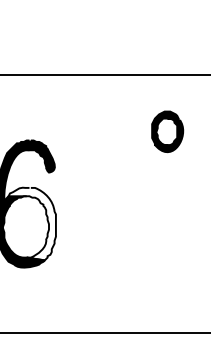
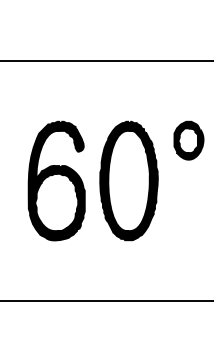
part: (167, 131) -> (188, 140), moved
part: (102, 203) -> (128, 180), added
fill: (32, 223) -> (62, 199), added

